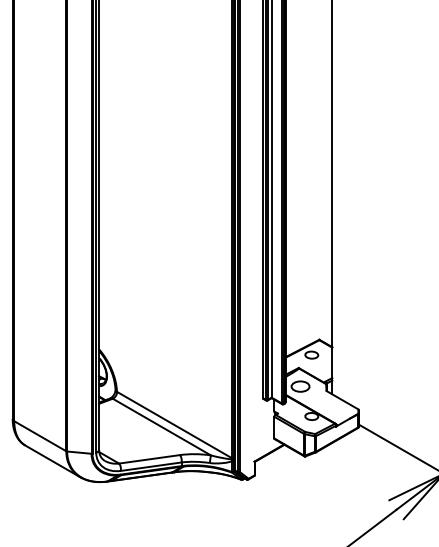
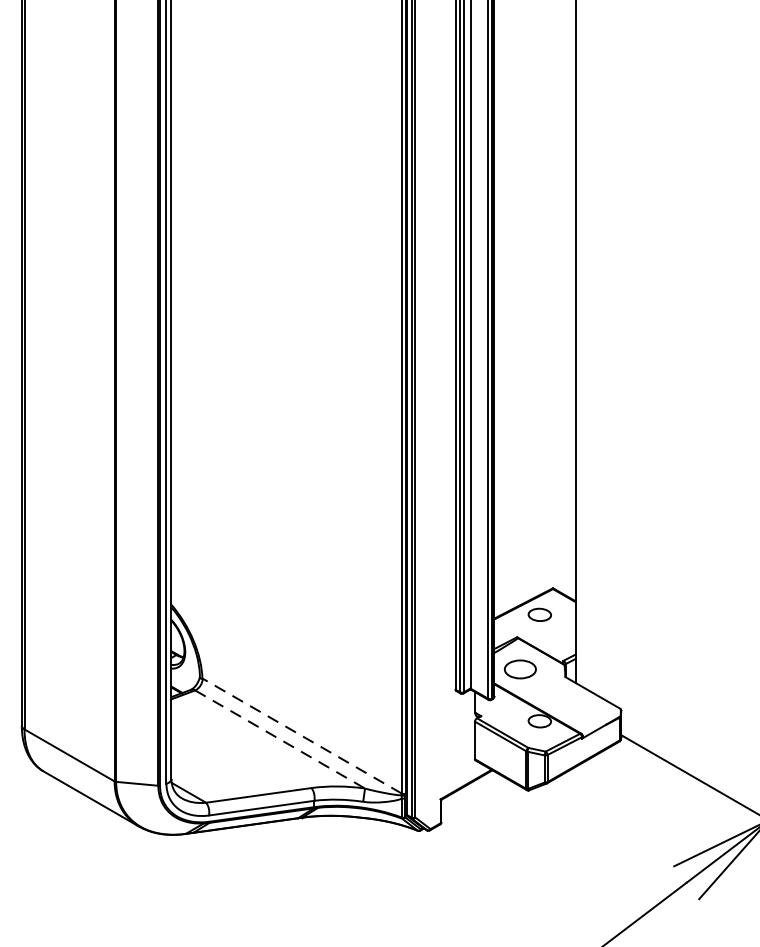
line: (174, 424) -> (302, 735), solid -> dashed
line: (161, 427) -> (279, 740), solid -> dashed

